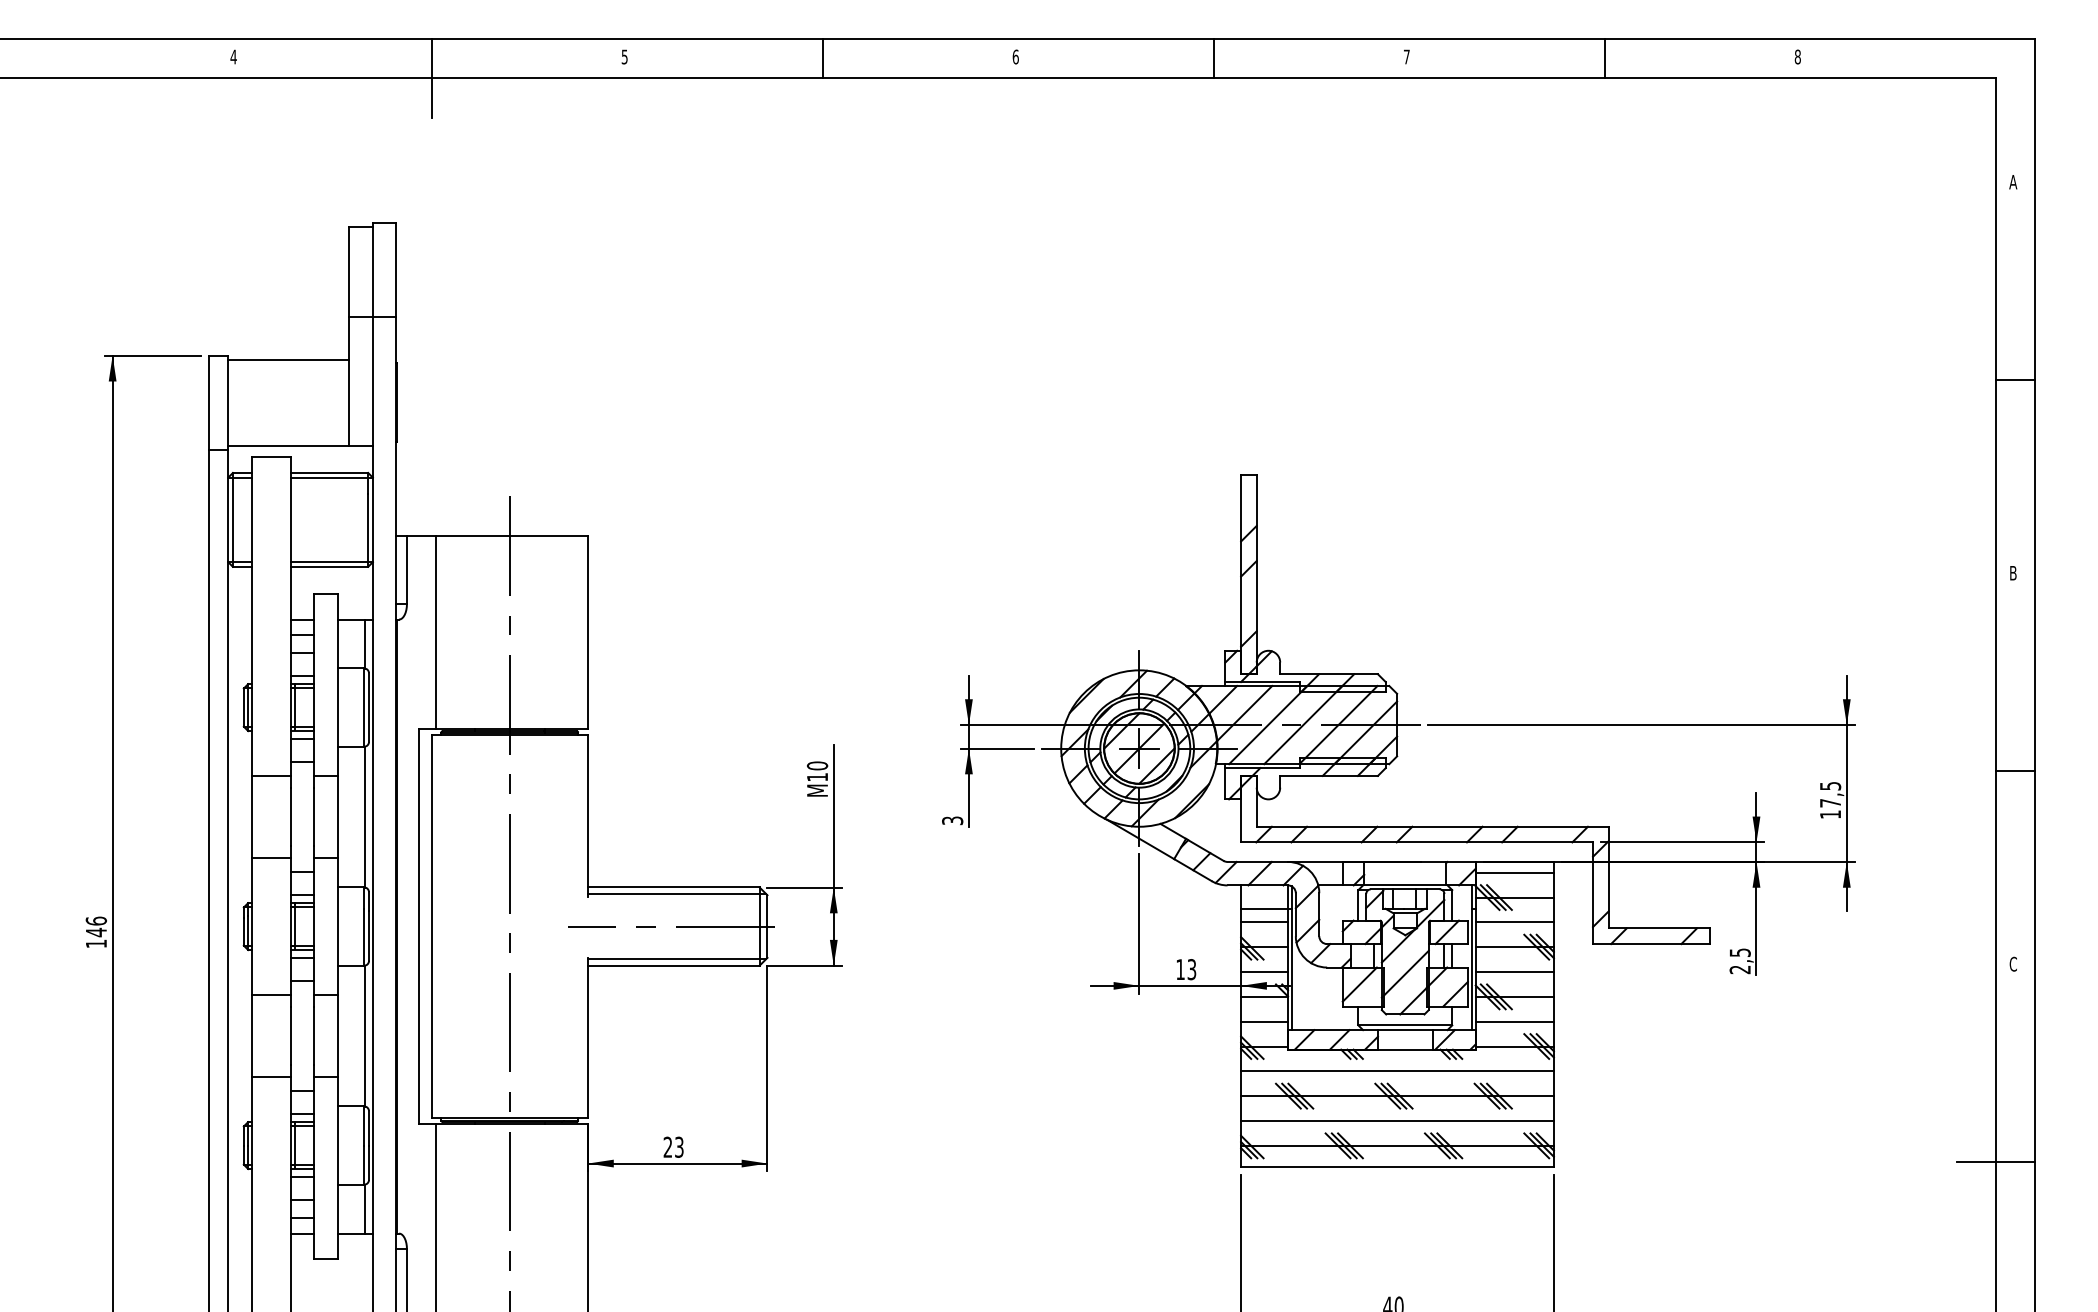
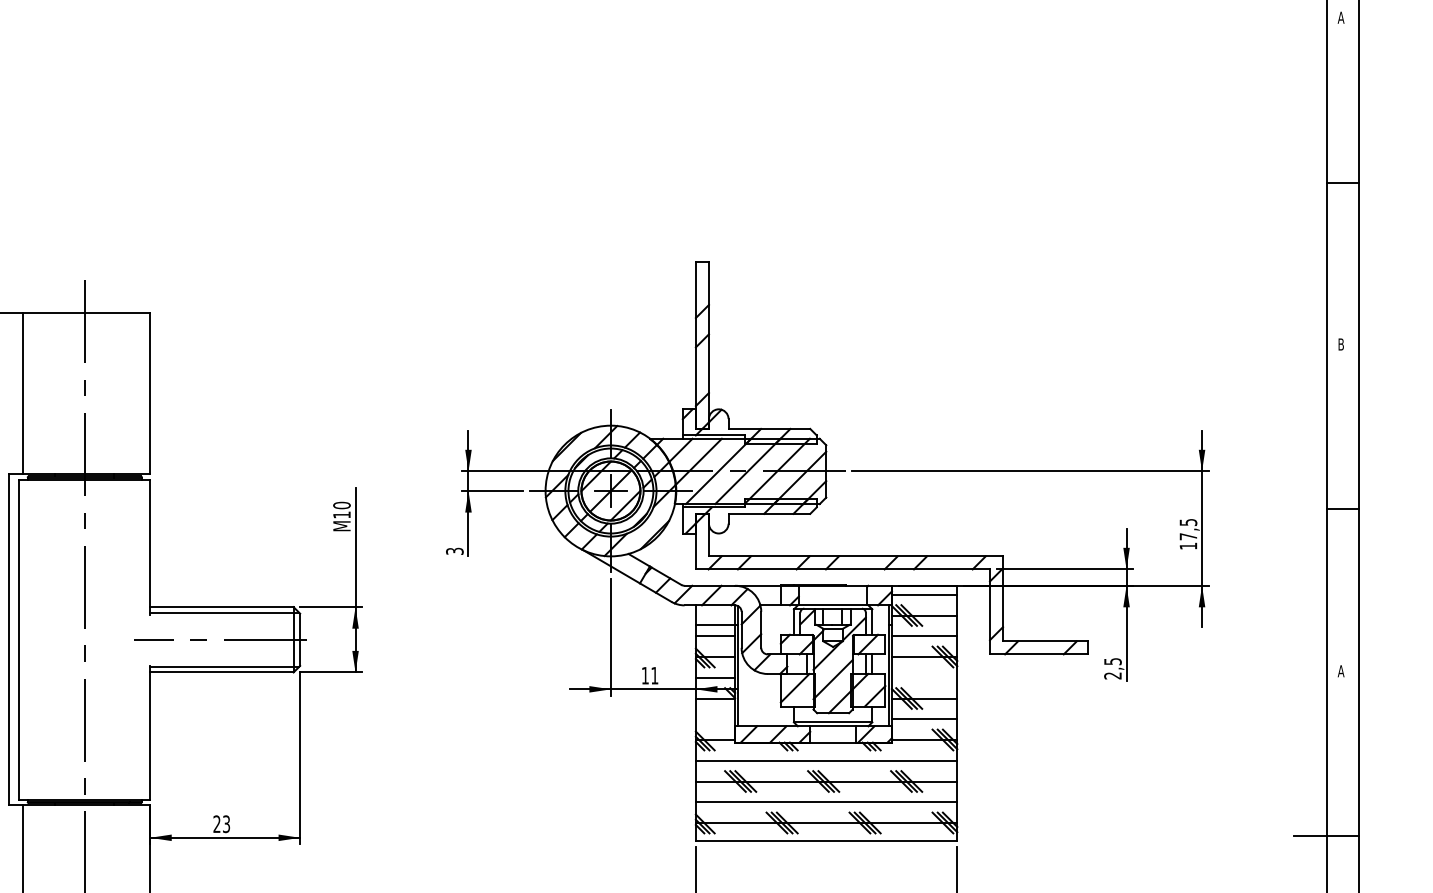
text: (2013, 963) -> (1341, 670), C -> A
text: (1191, 969) -> (654, 675), 13 -> 11
line: (1514, 972) -> (924, 678), removed
line: (1264, 1021) -> (715, 719), removed

